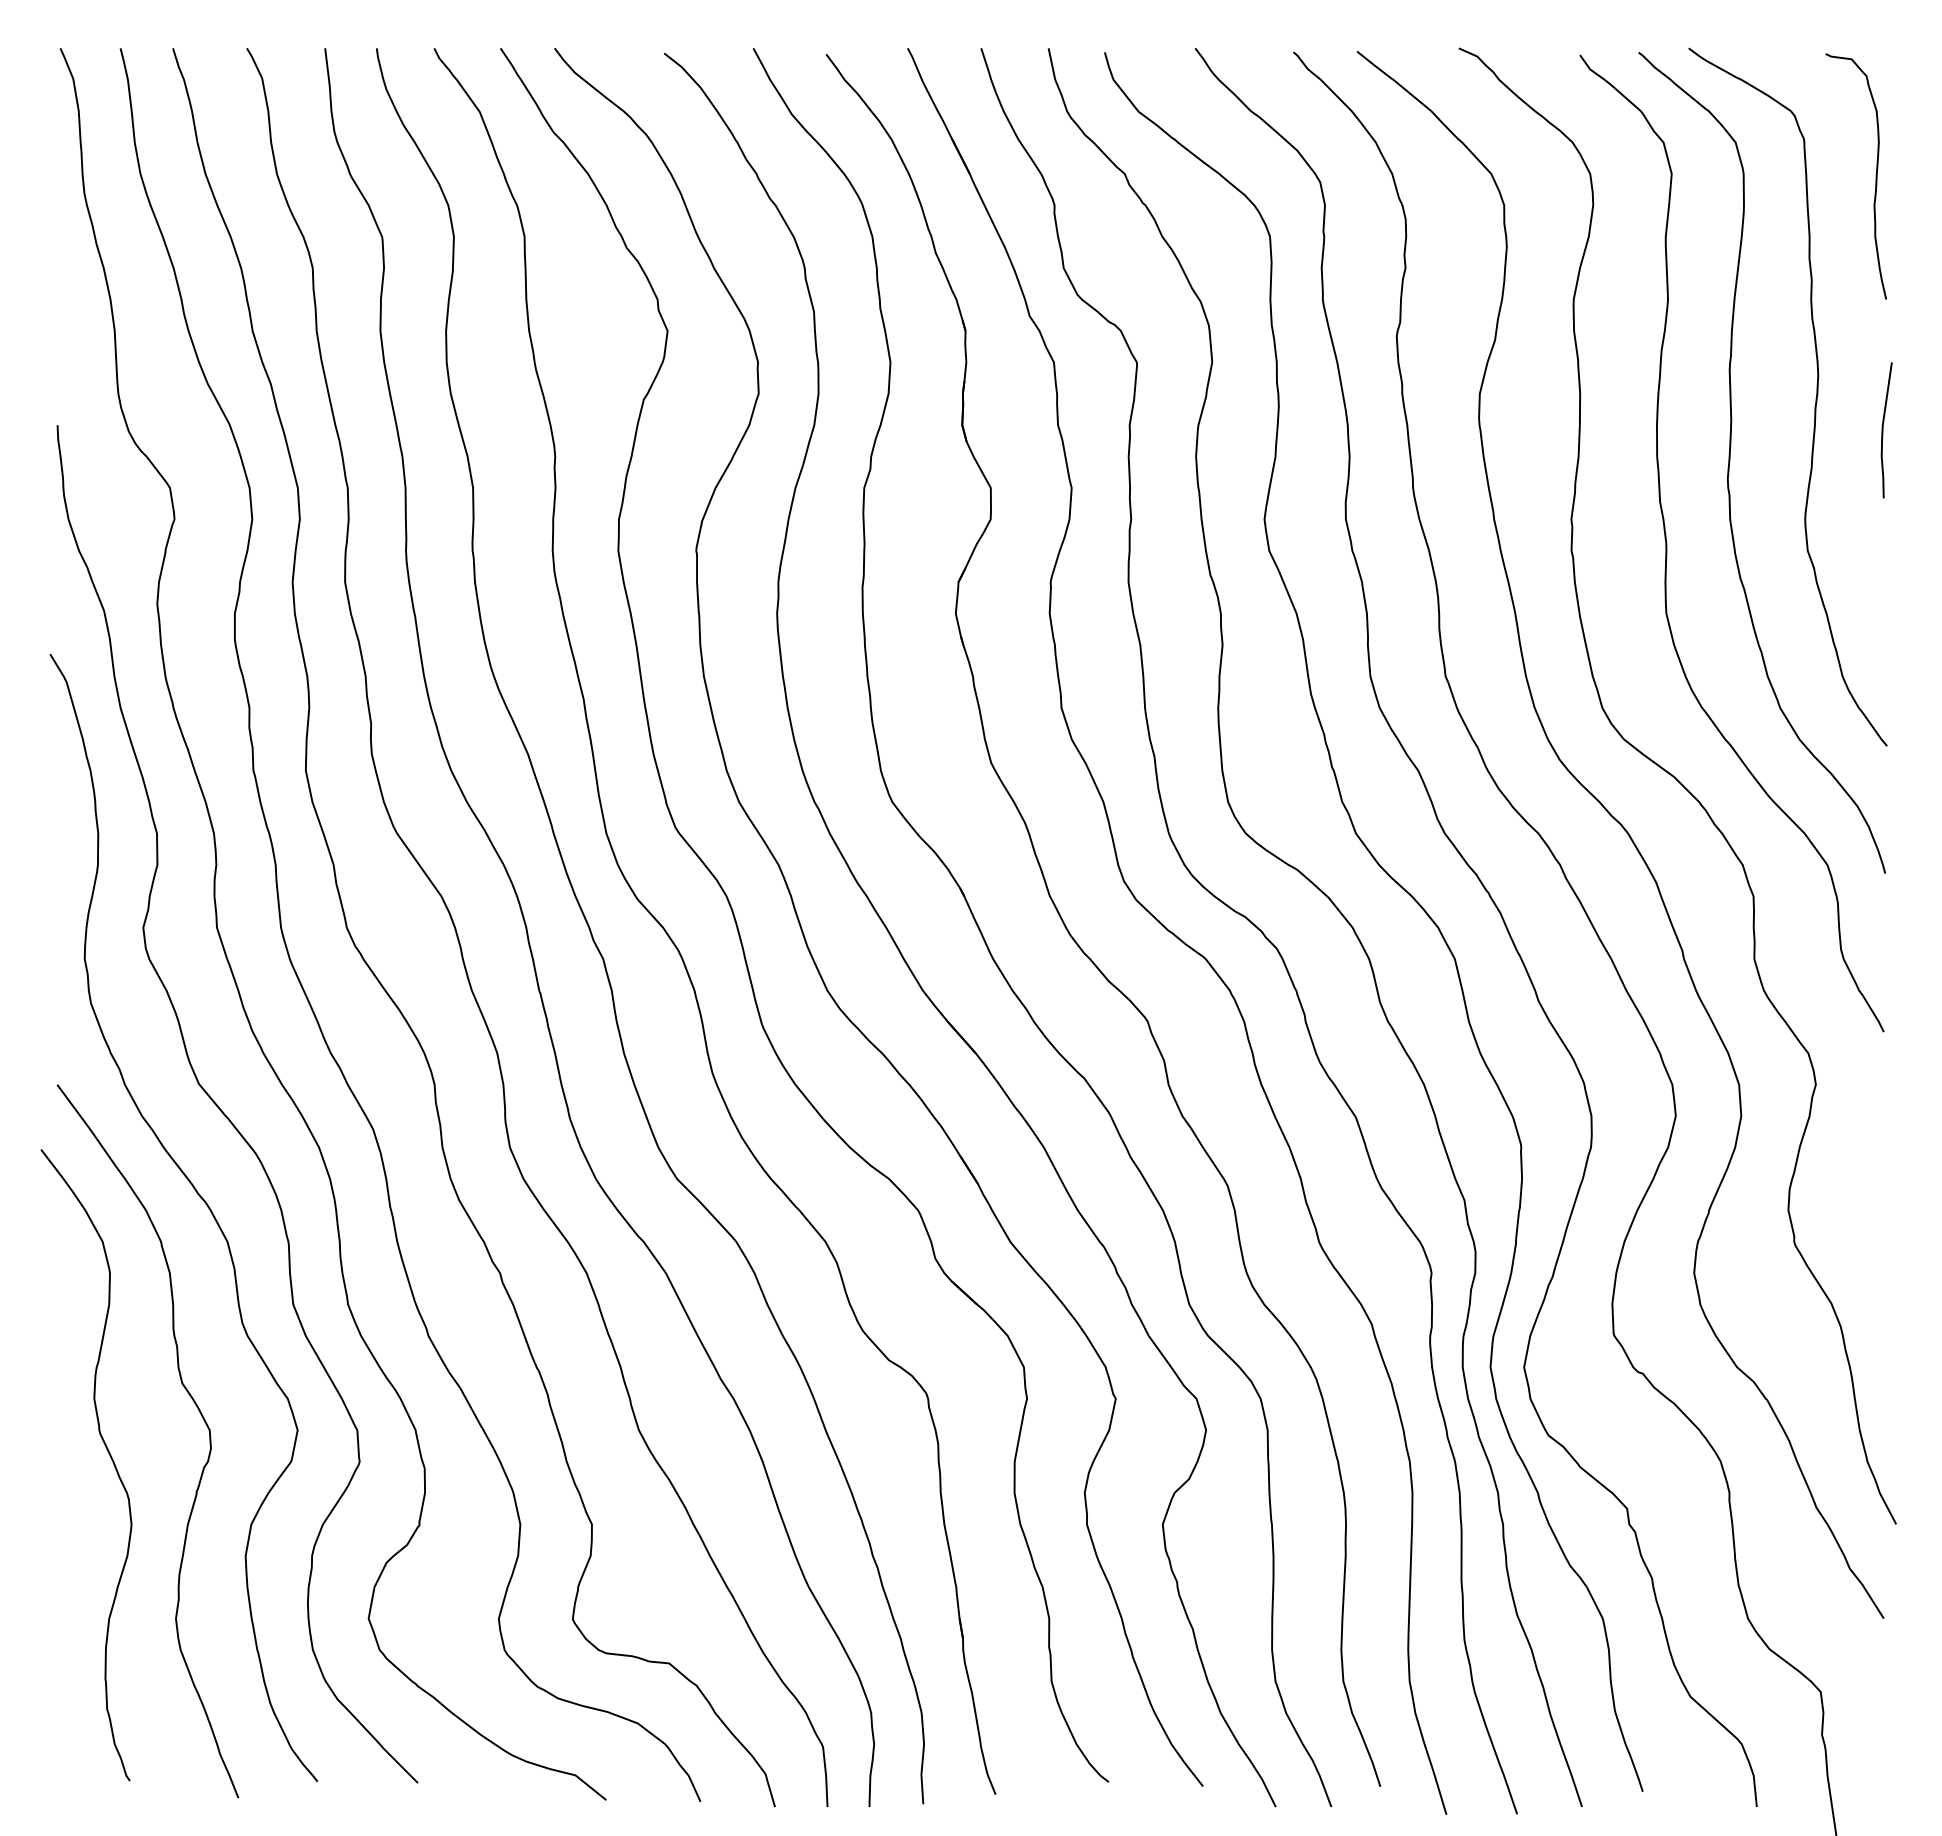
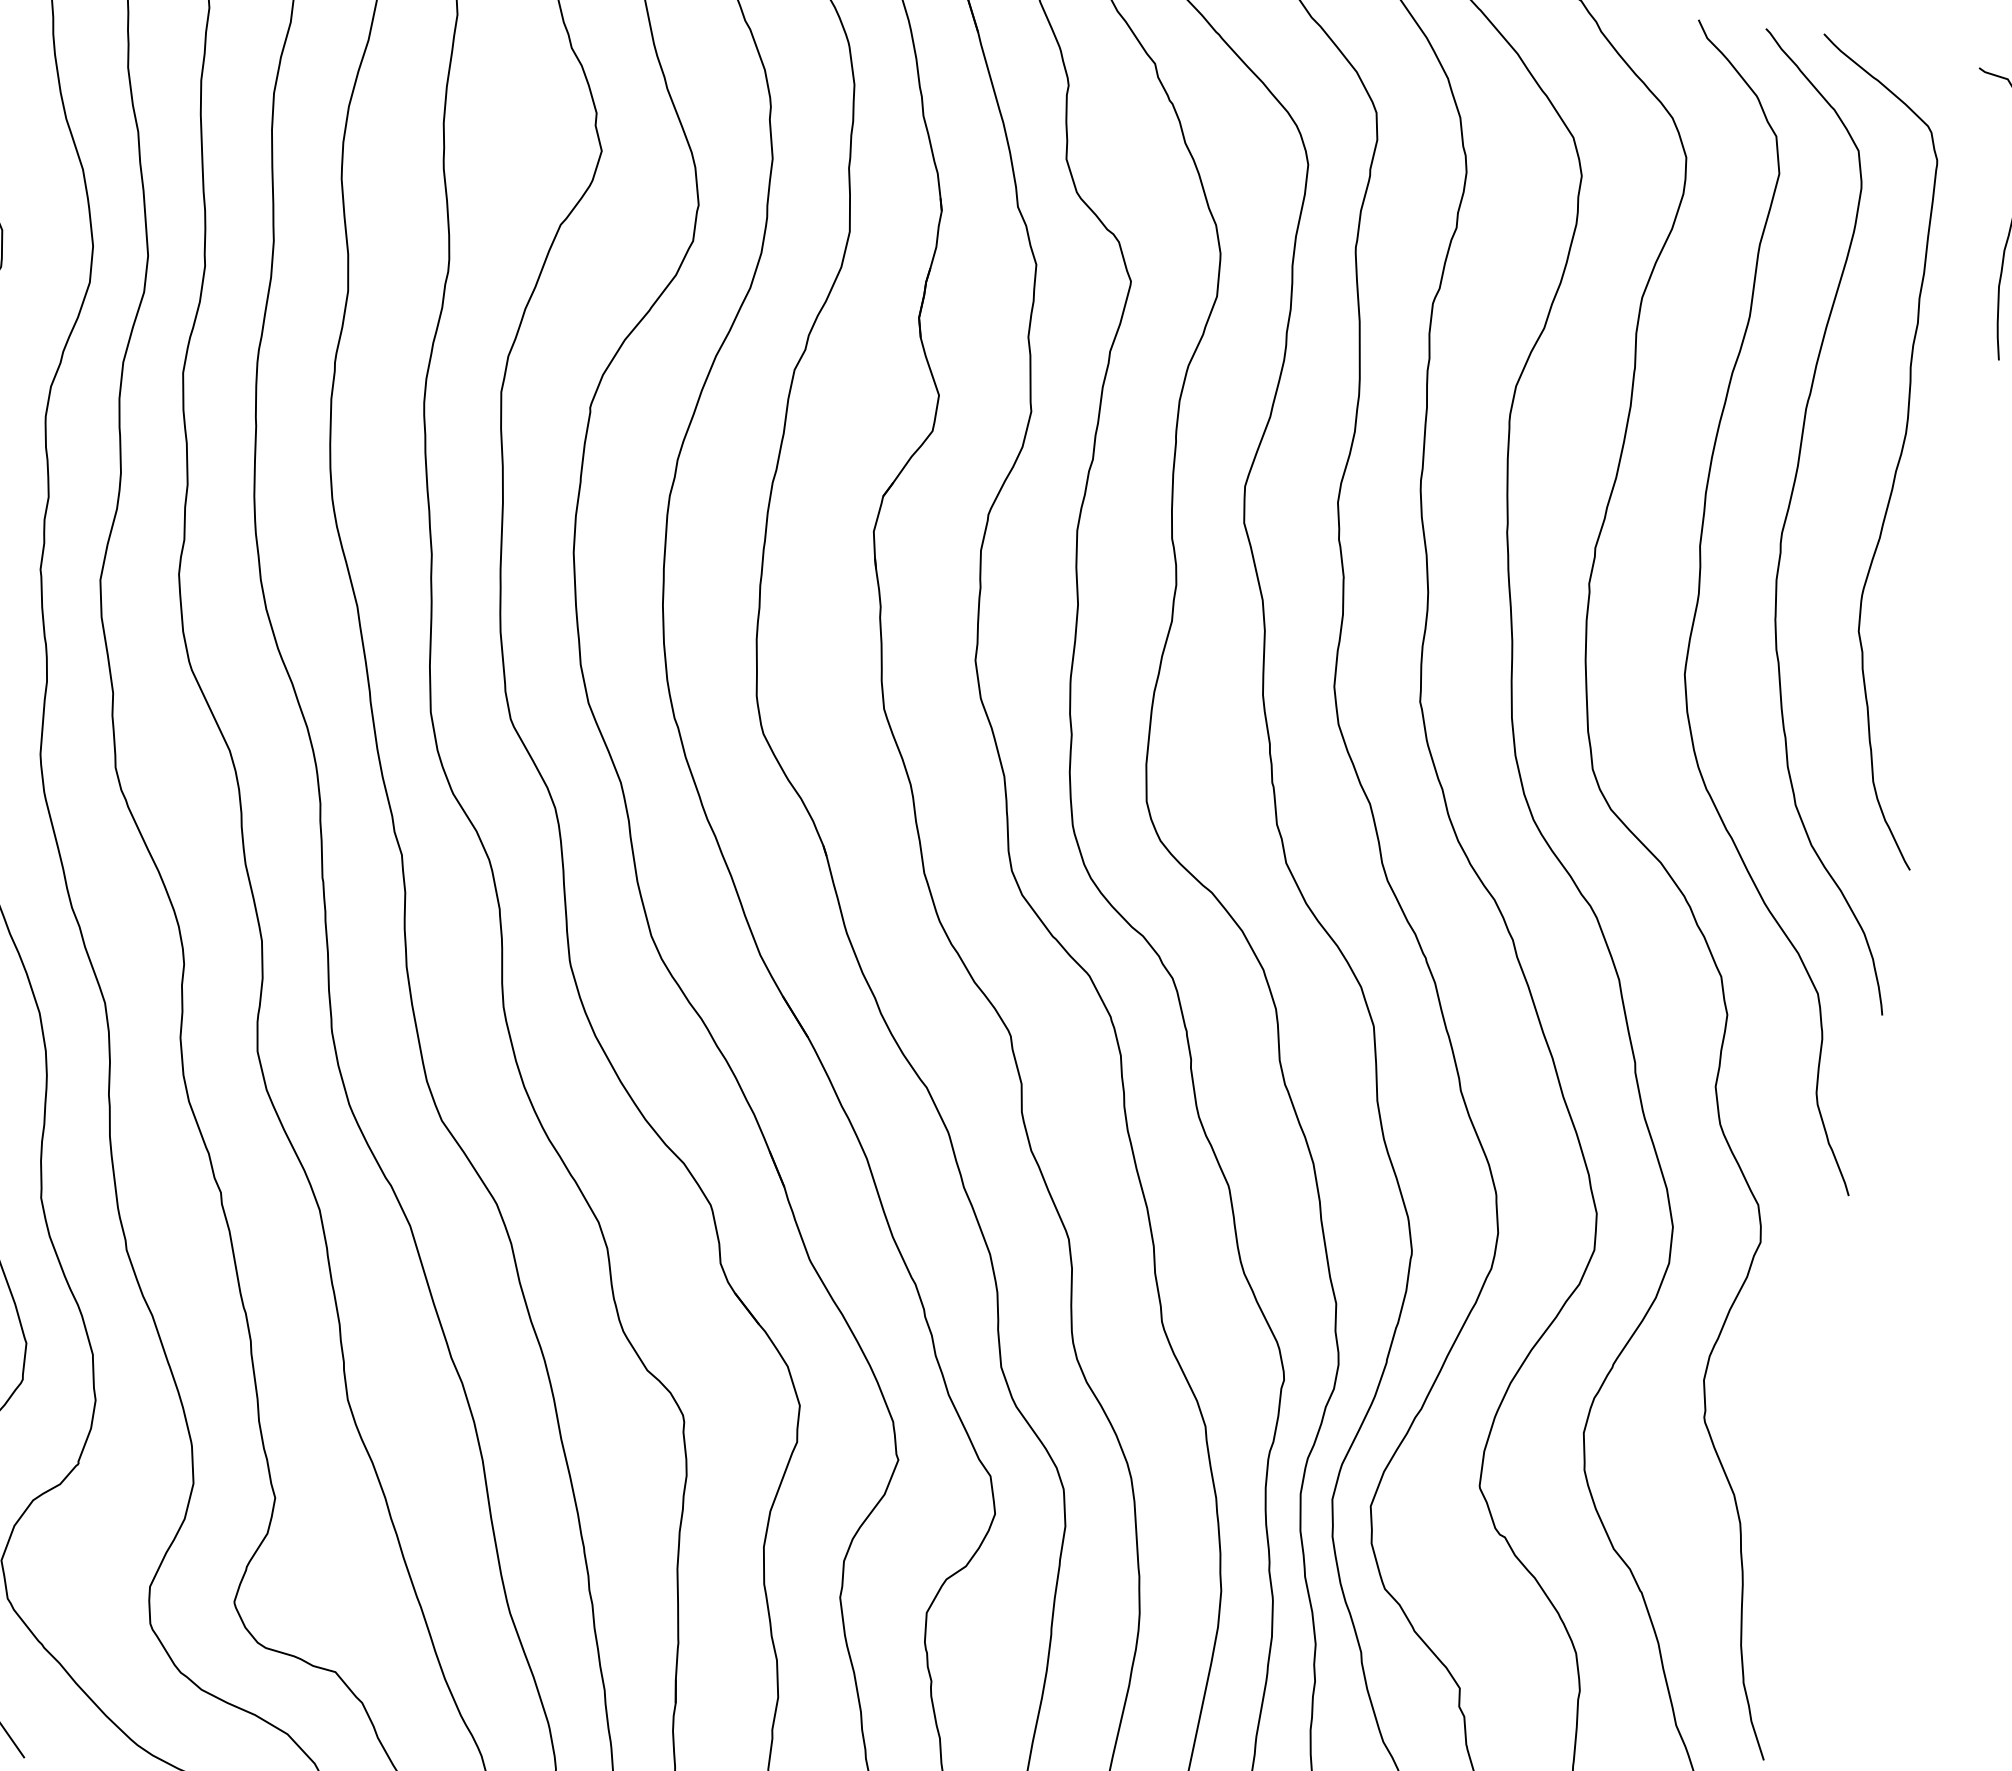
curve: (1883, 430) -> (1969, 509), removed

